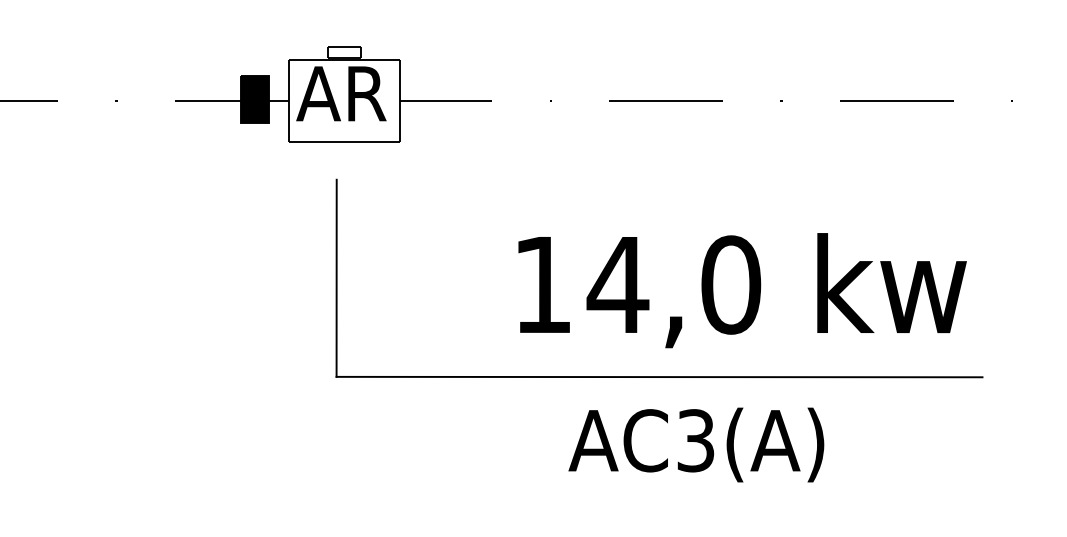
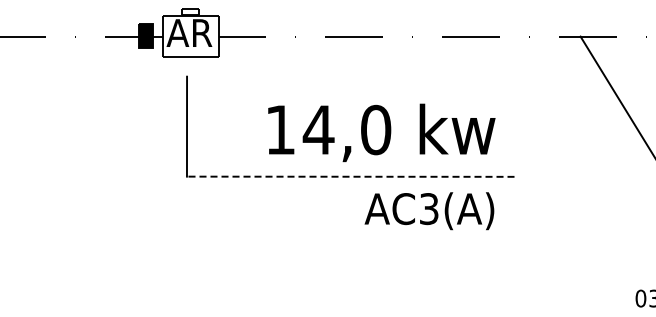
text: (741, 289) -> (381, 132), moved
line: (659, 376) -> (350, 176), solid -> dashed
text: (696, 445) -> (429, 211), moved

